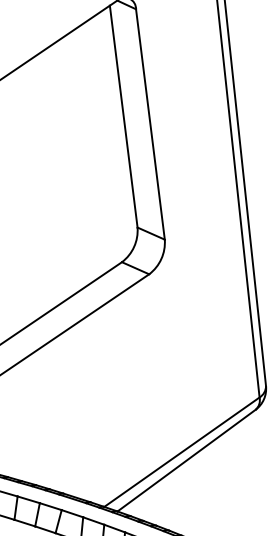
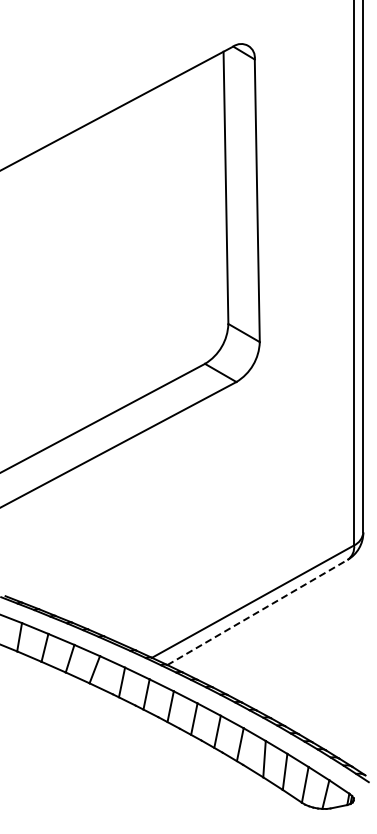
line: (186, 460) -> (257, 612), solid -> dashed

